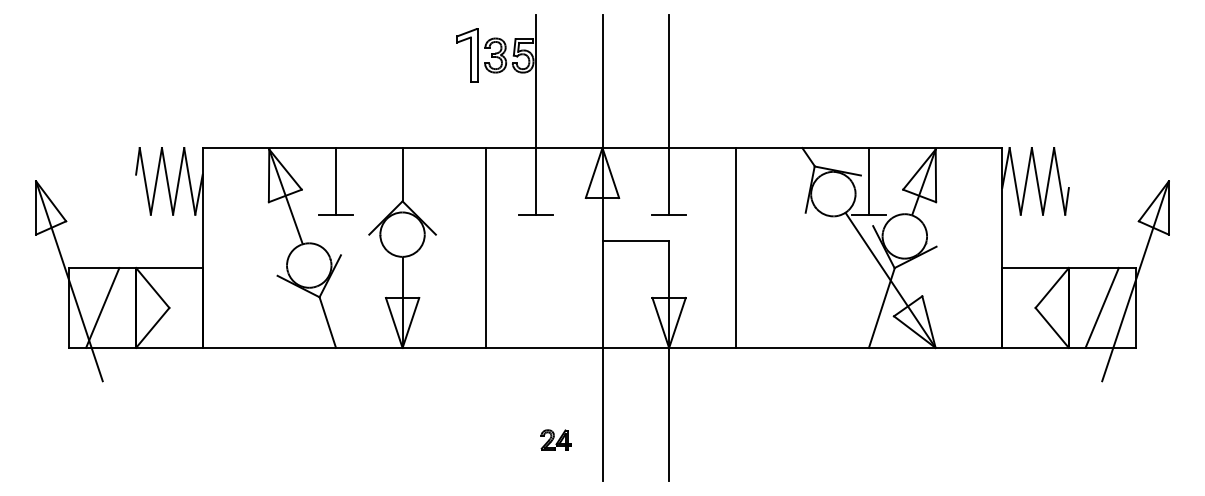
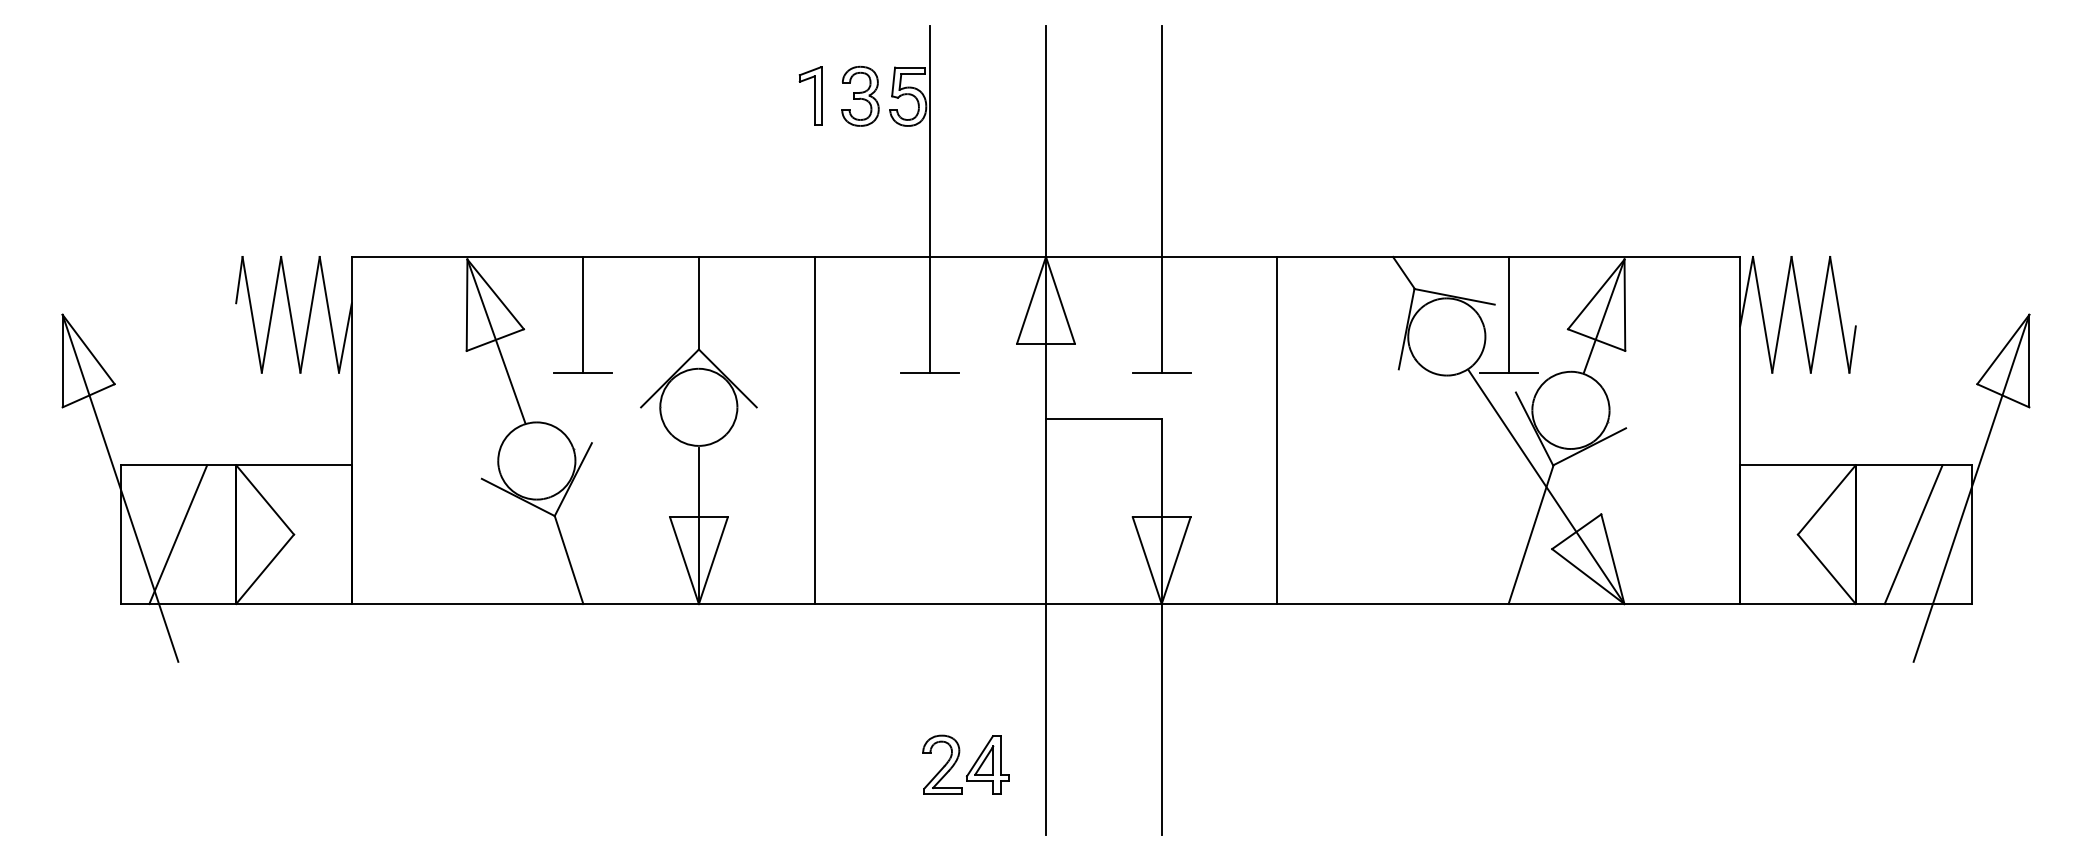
part: (466, 54) -> (809, 94), size x0.62
line: (486, 247) -> (815, 429), moved
part: (555, 439) -> (964, 763), size x1.67

